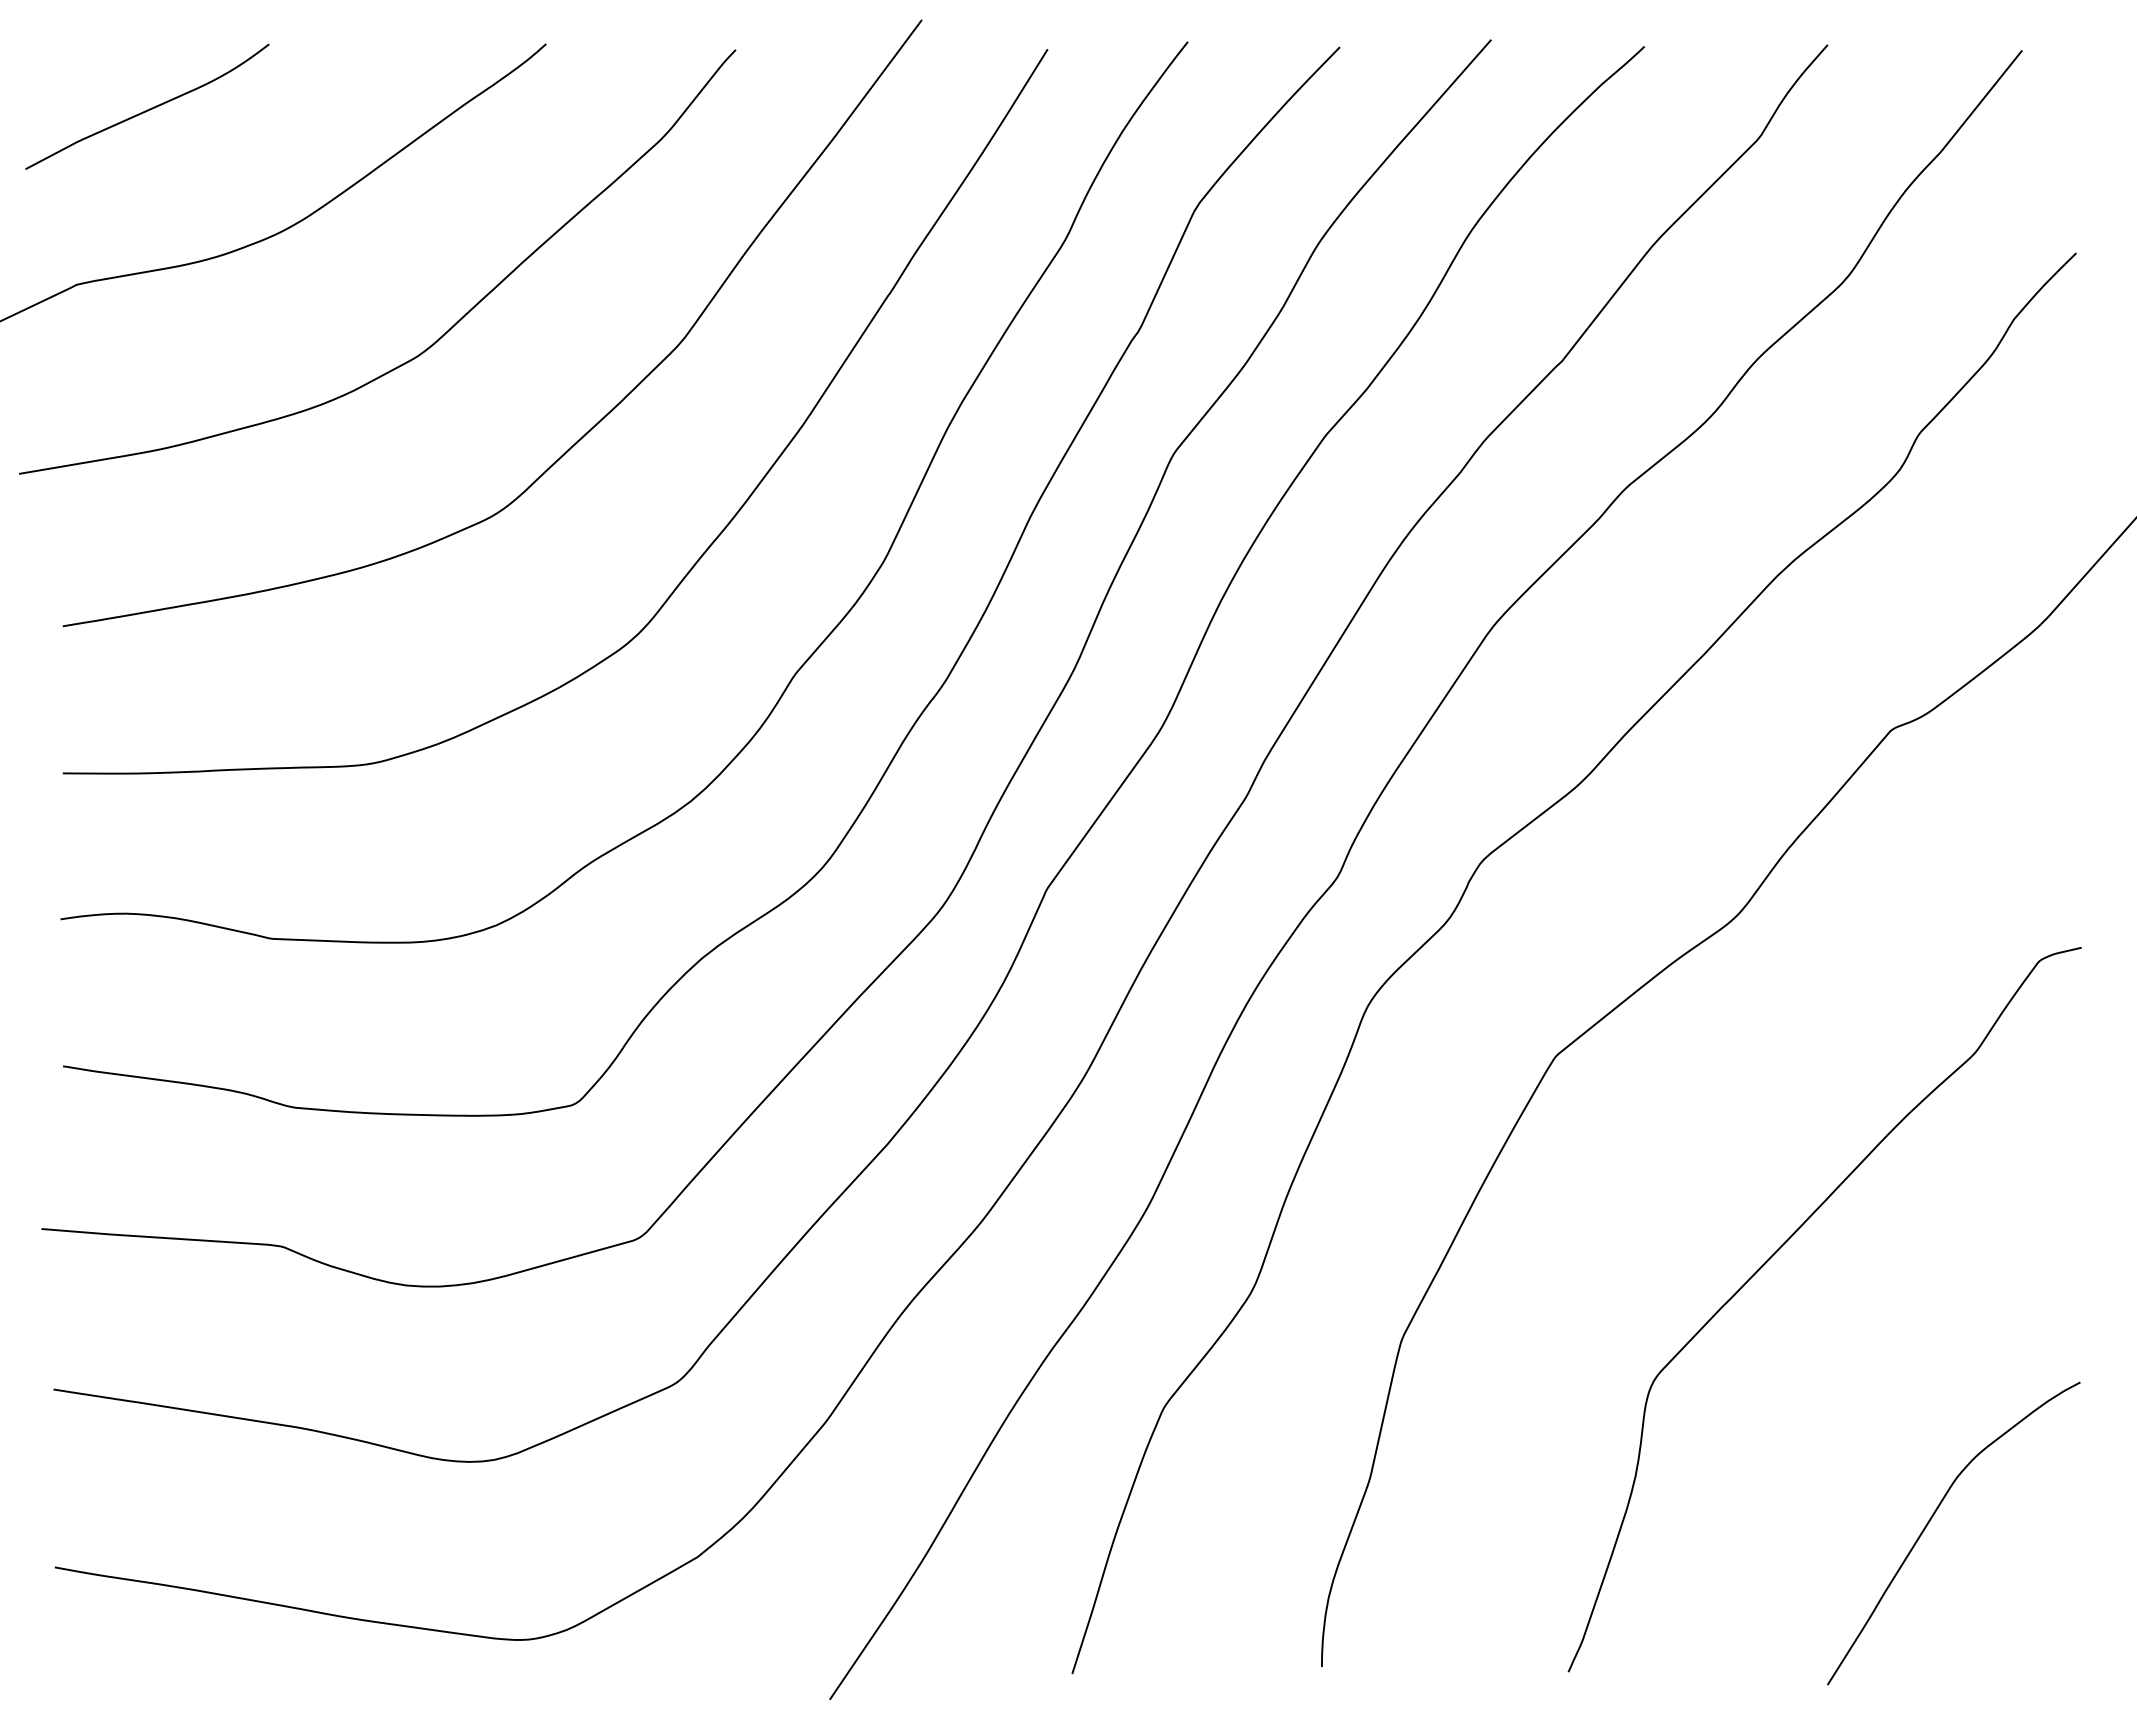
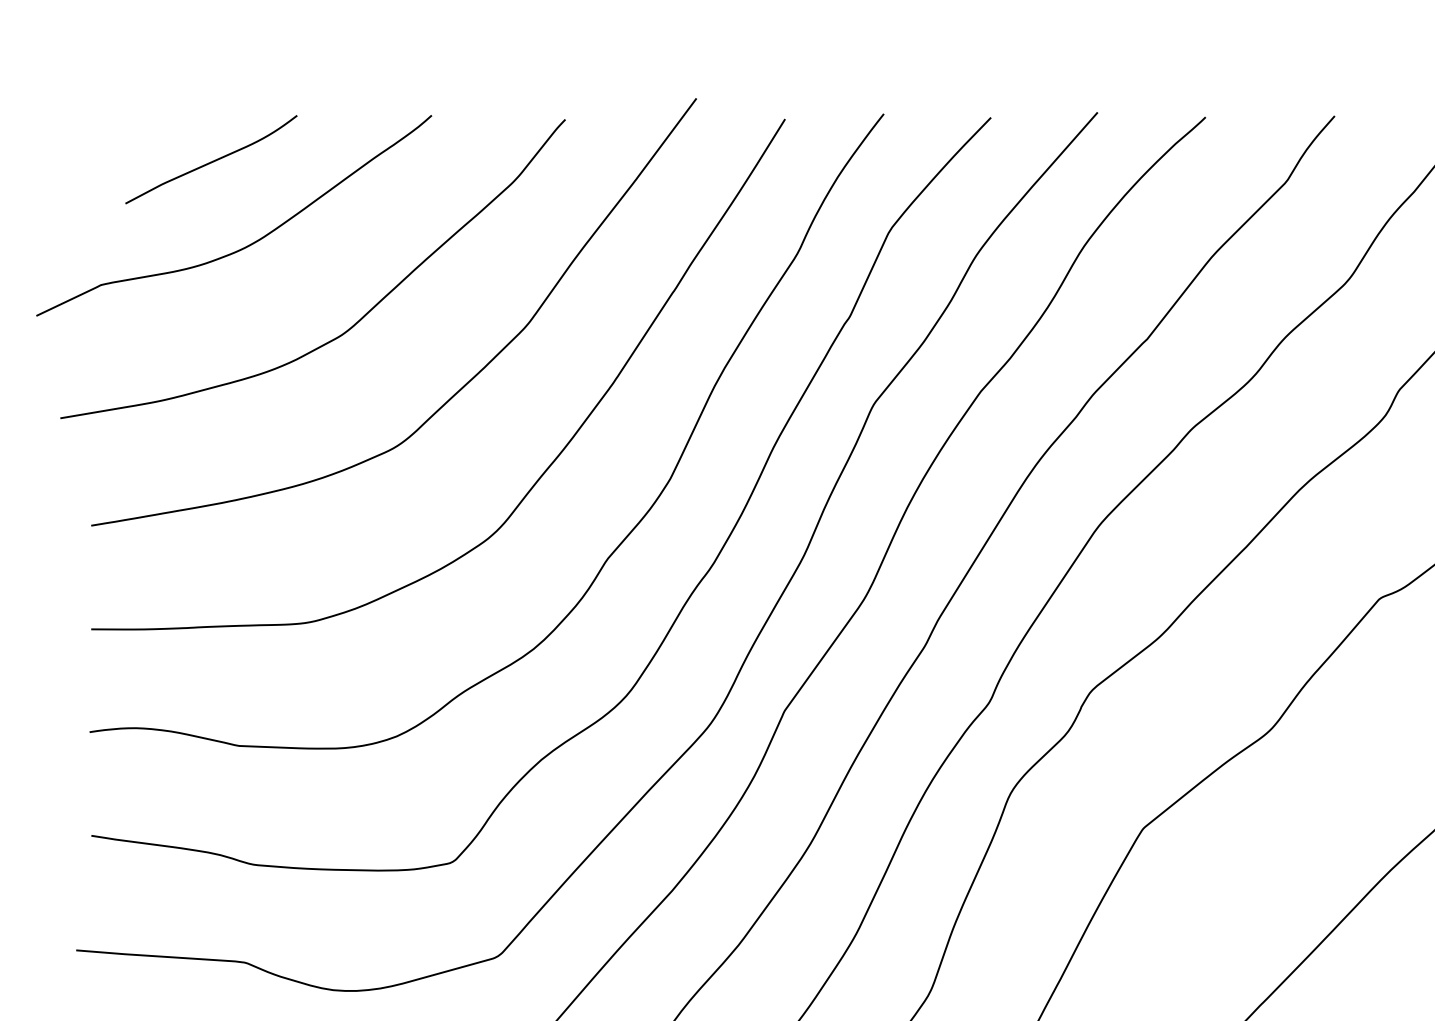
curve: (149, 108) -> (212, 160), moved

